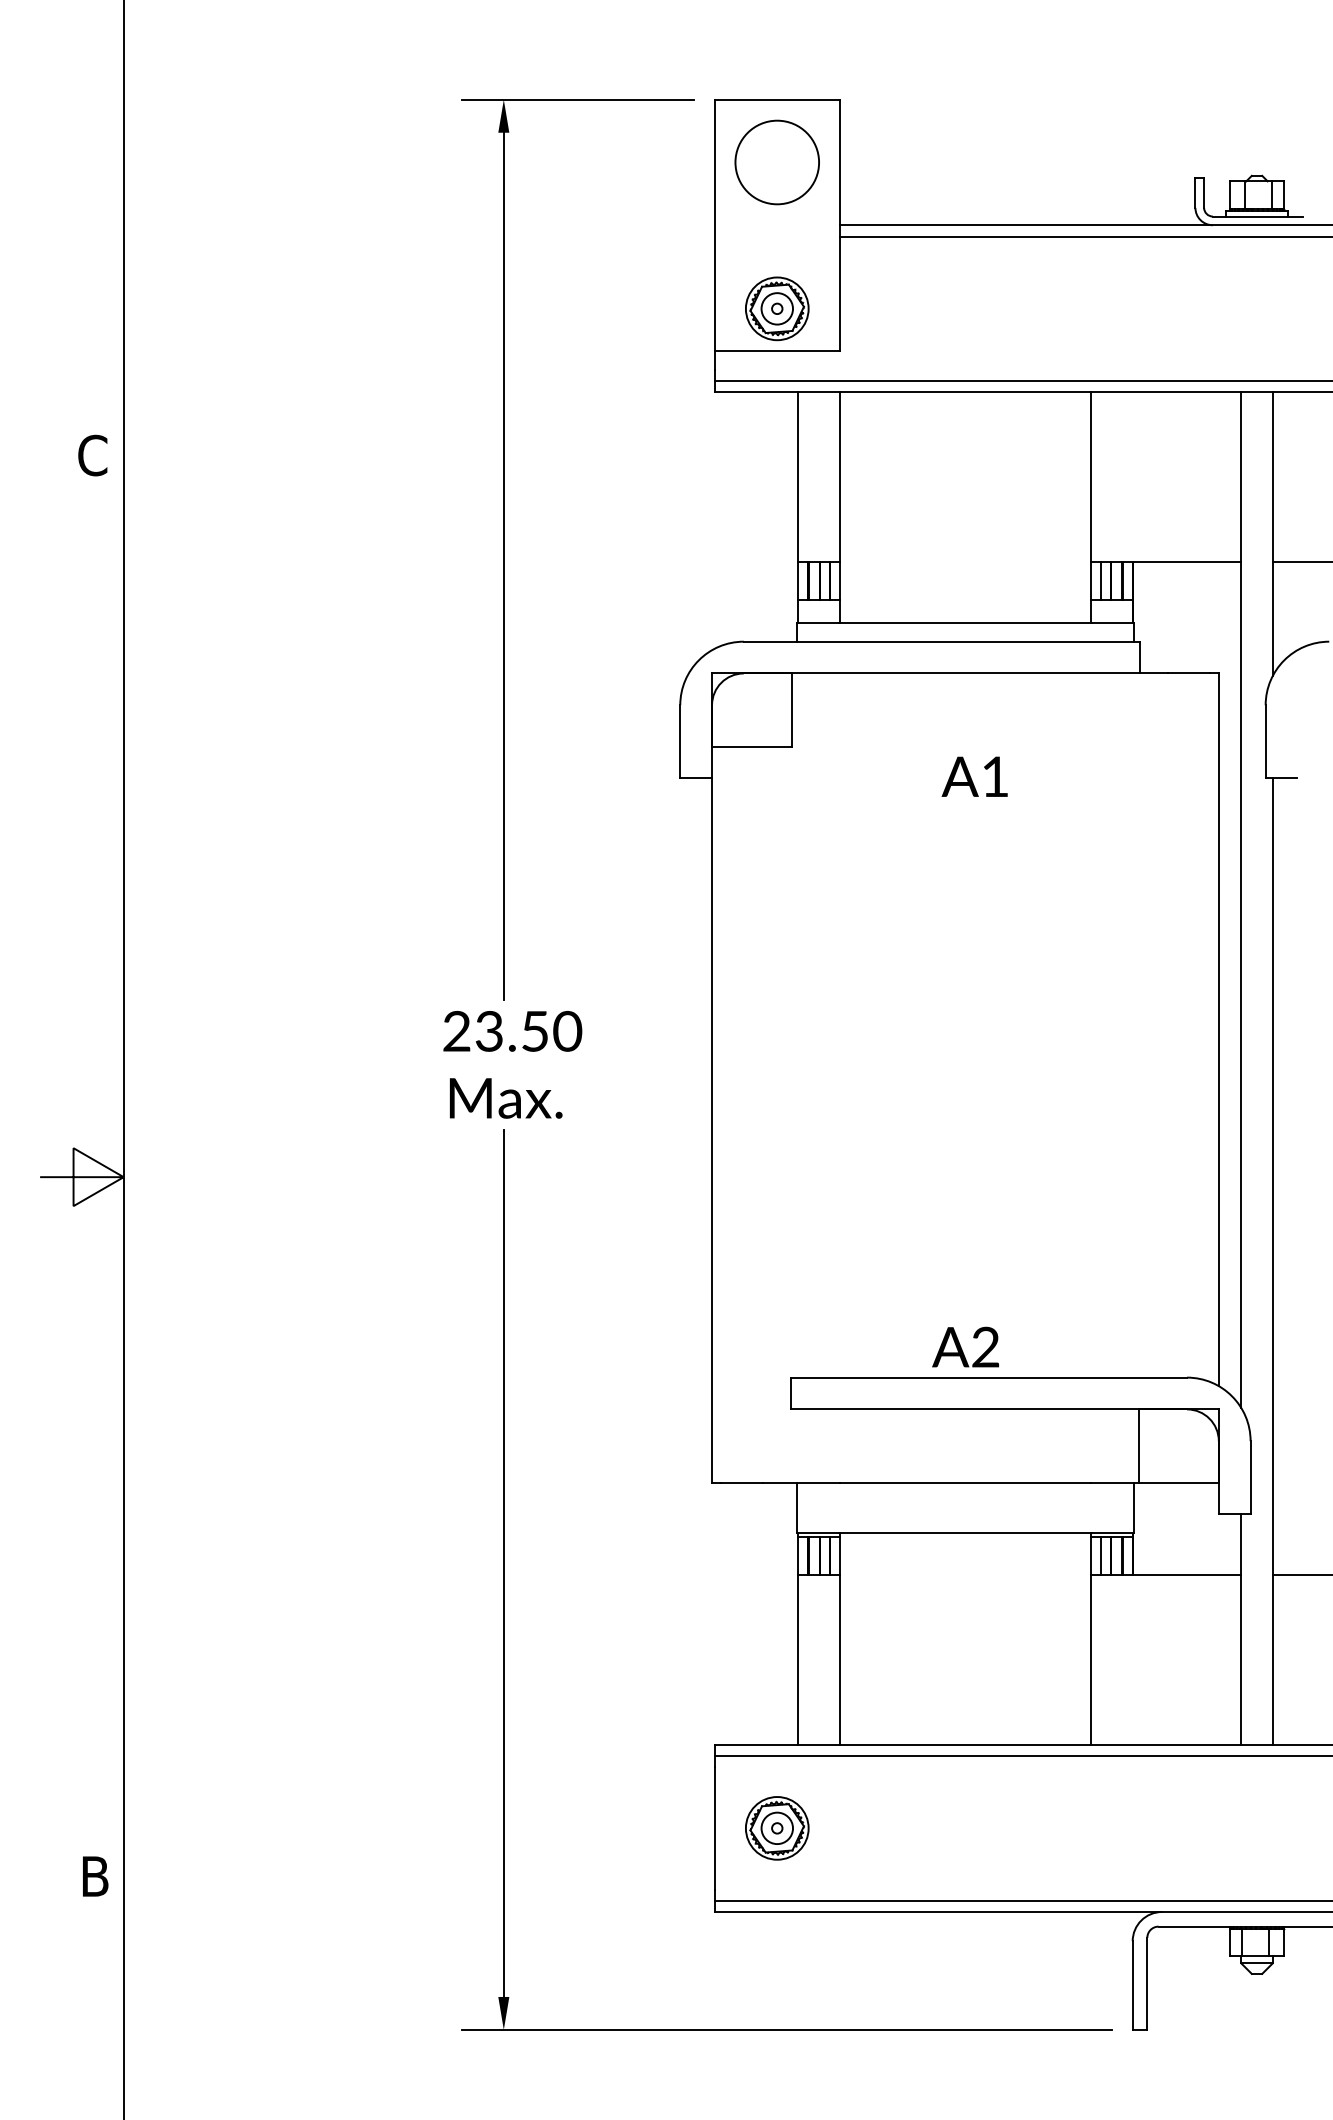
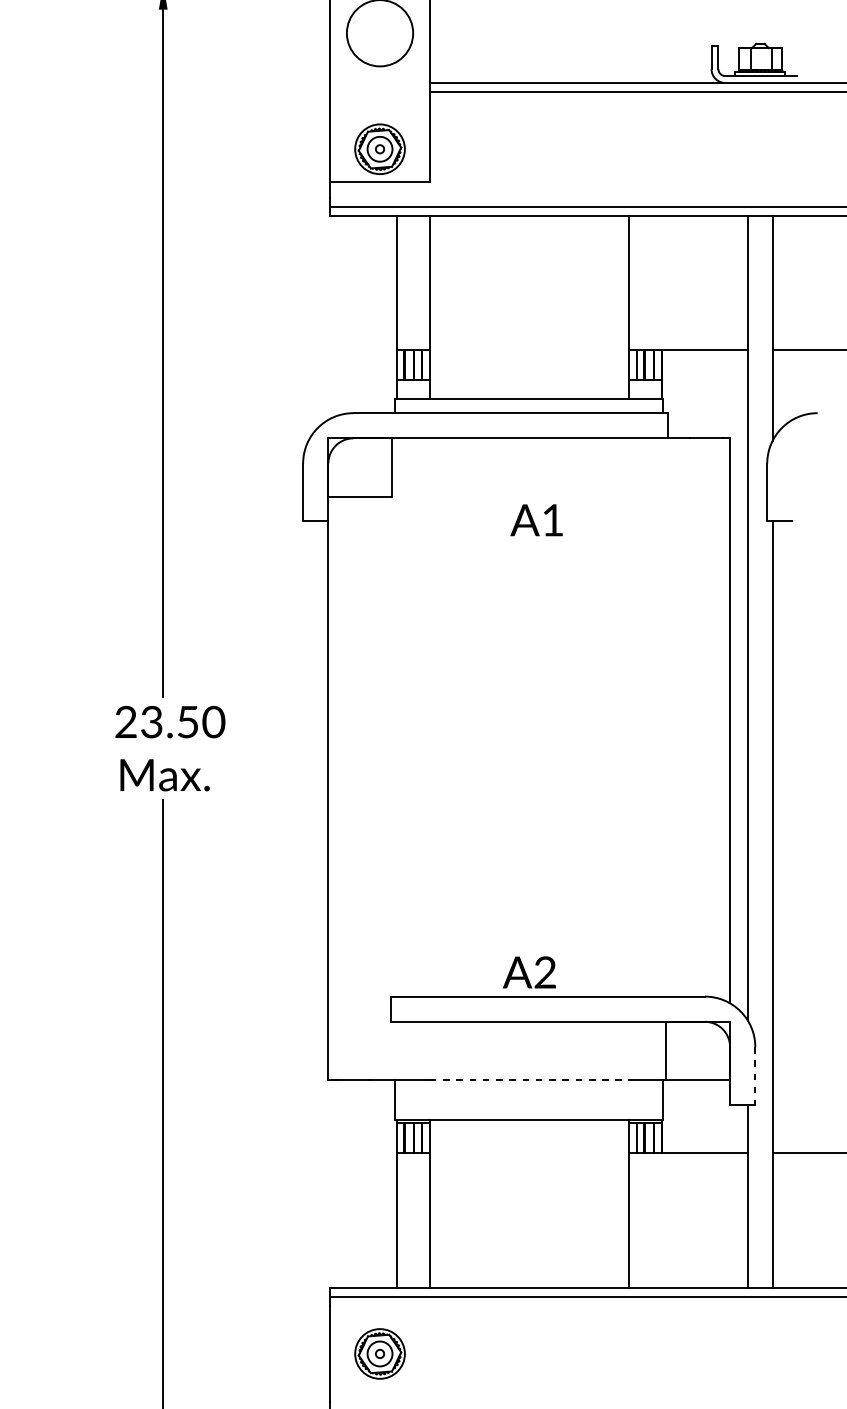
line: (1250, 1478) -> (755, 1076), solid -> dashed
line: (965, 1482) -> (529, 1079), solid -> dashed

